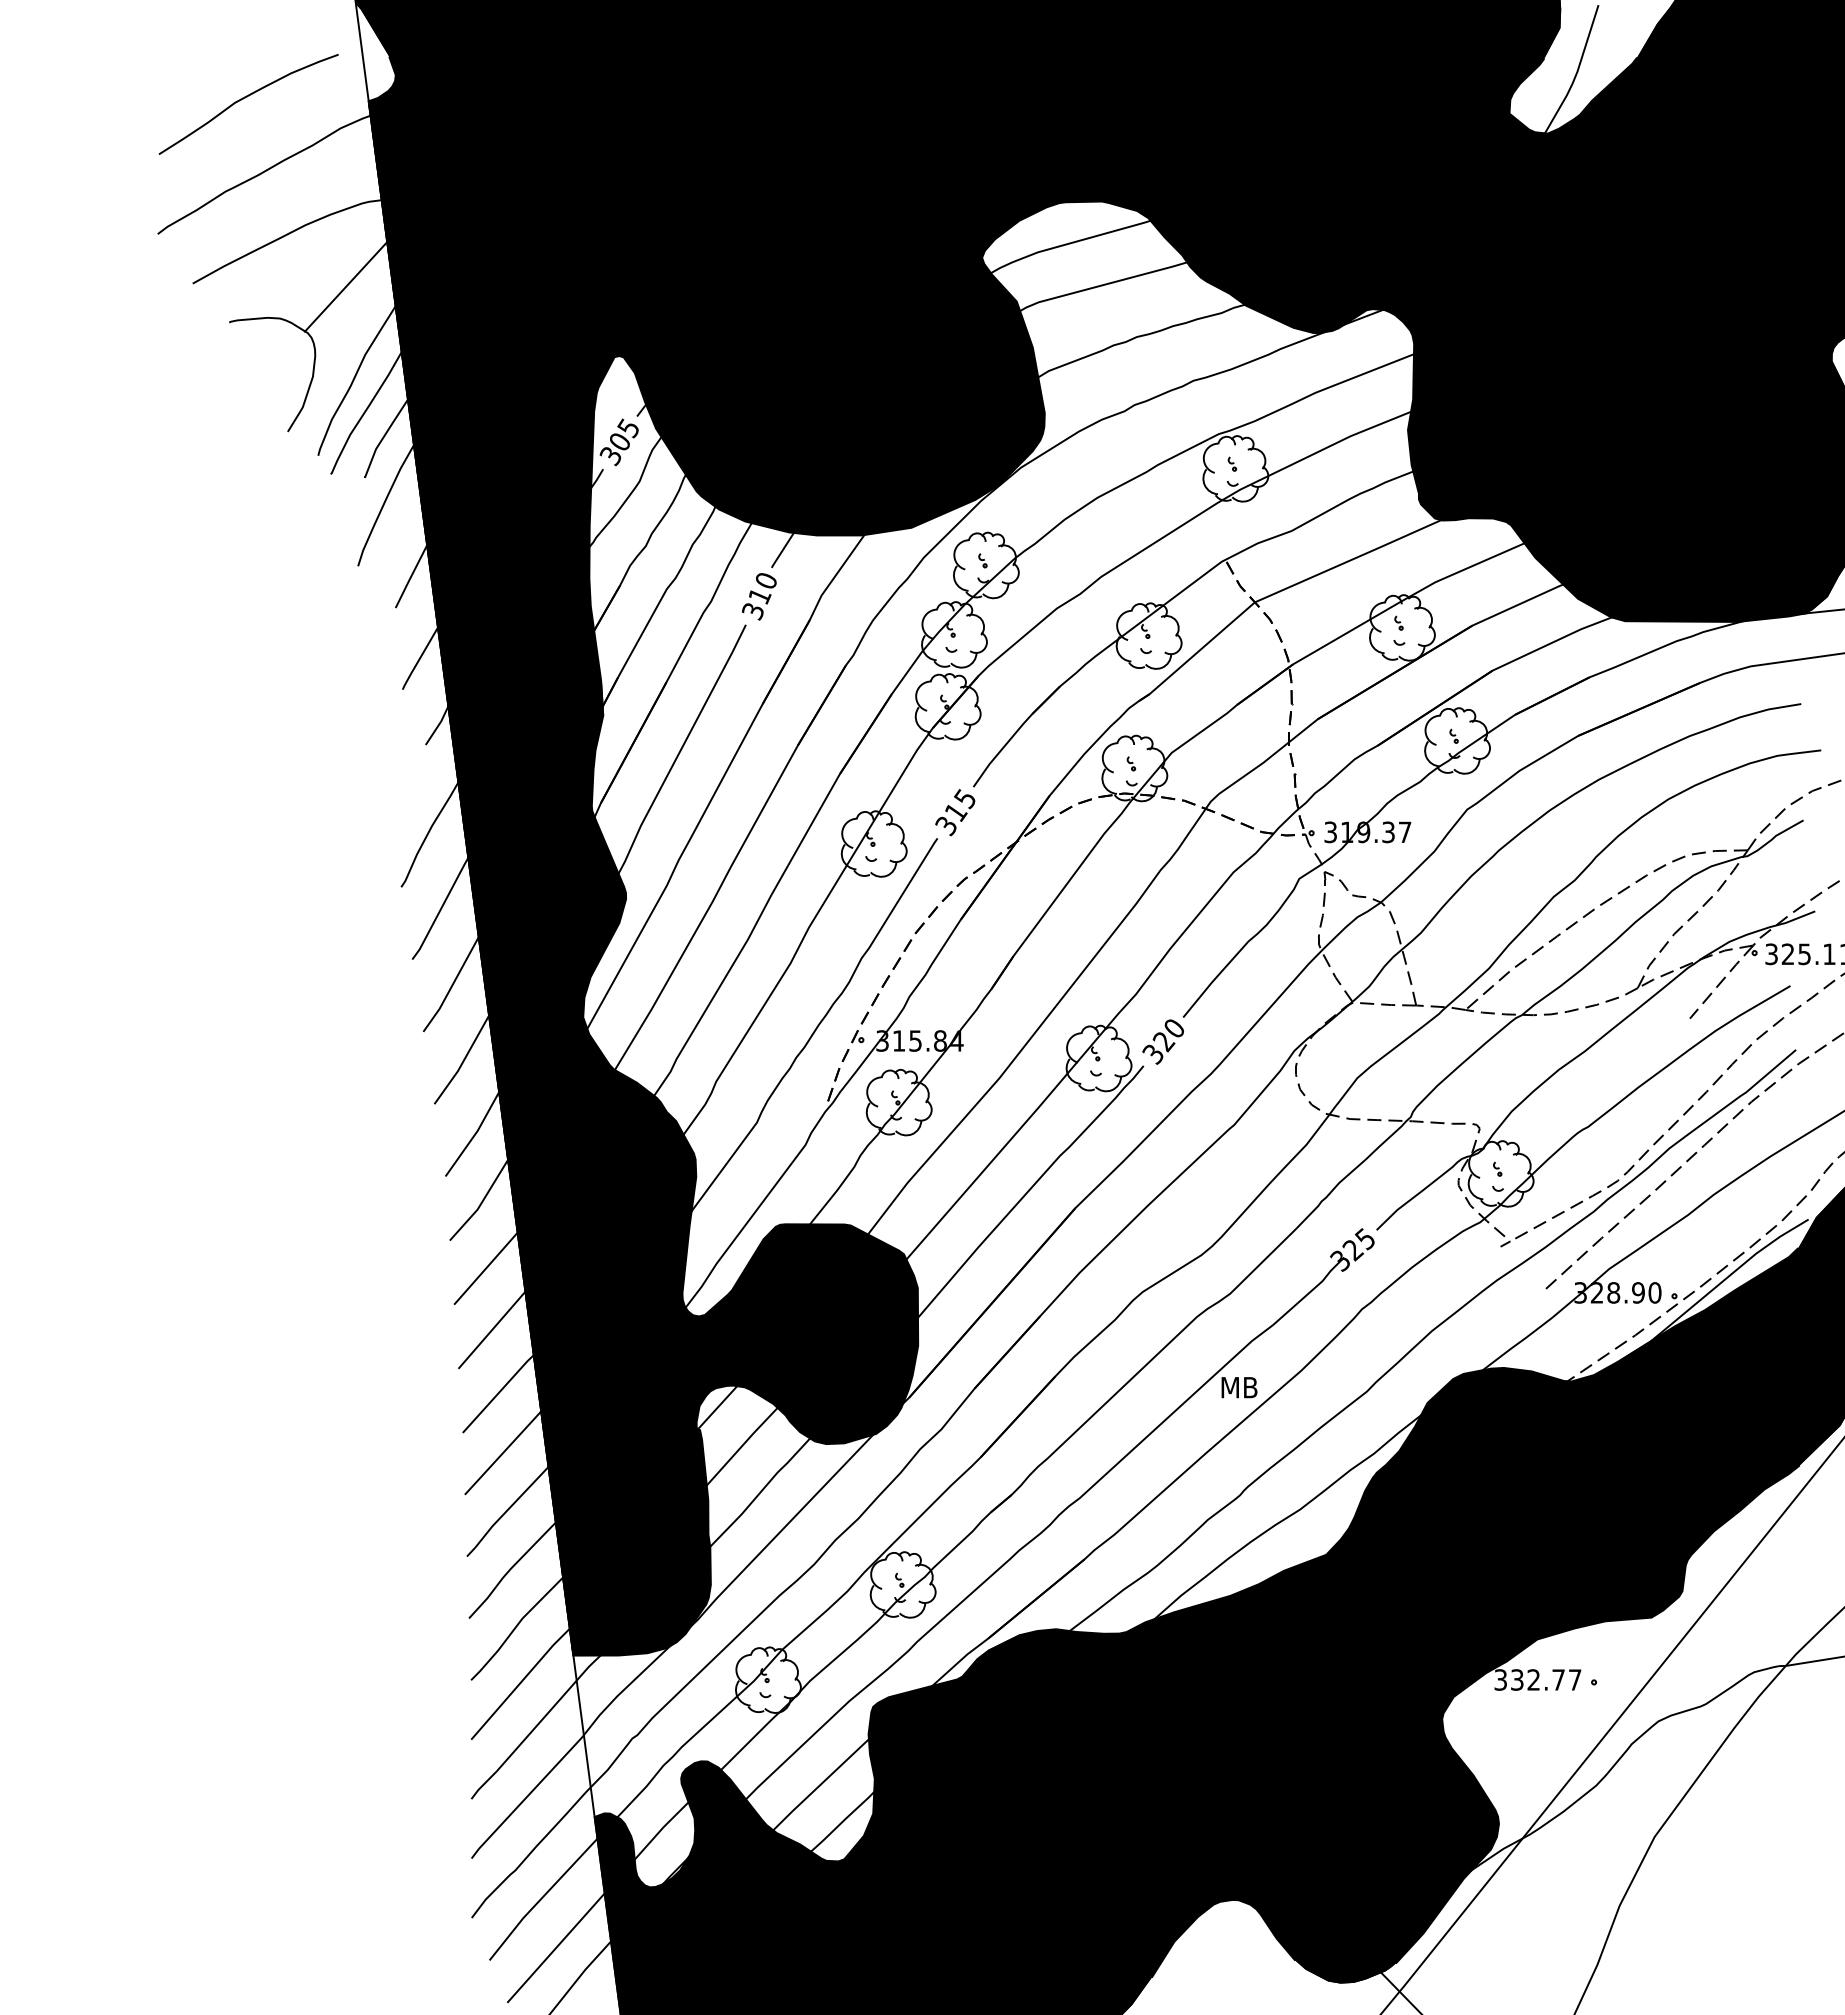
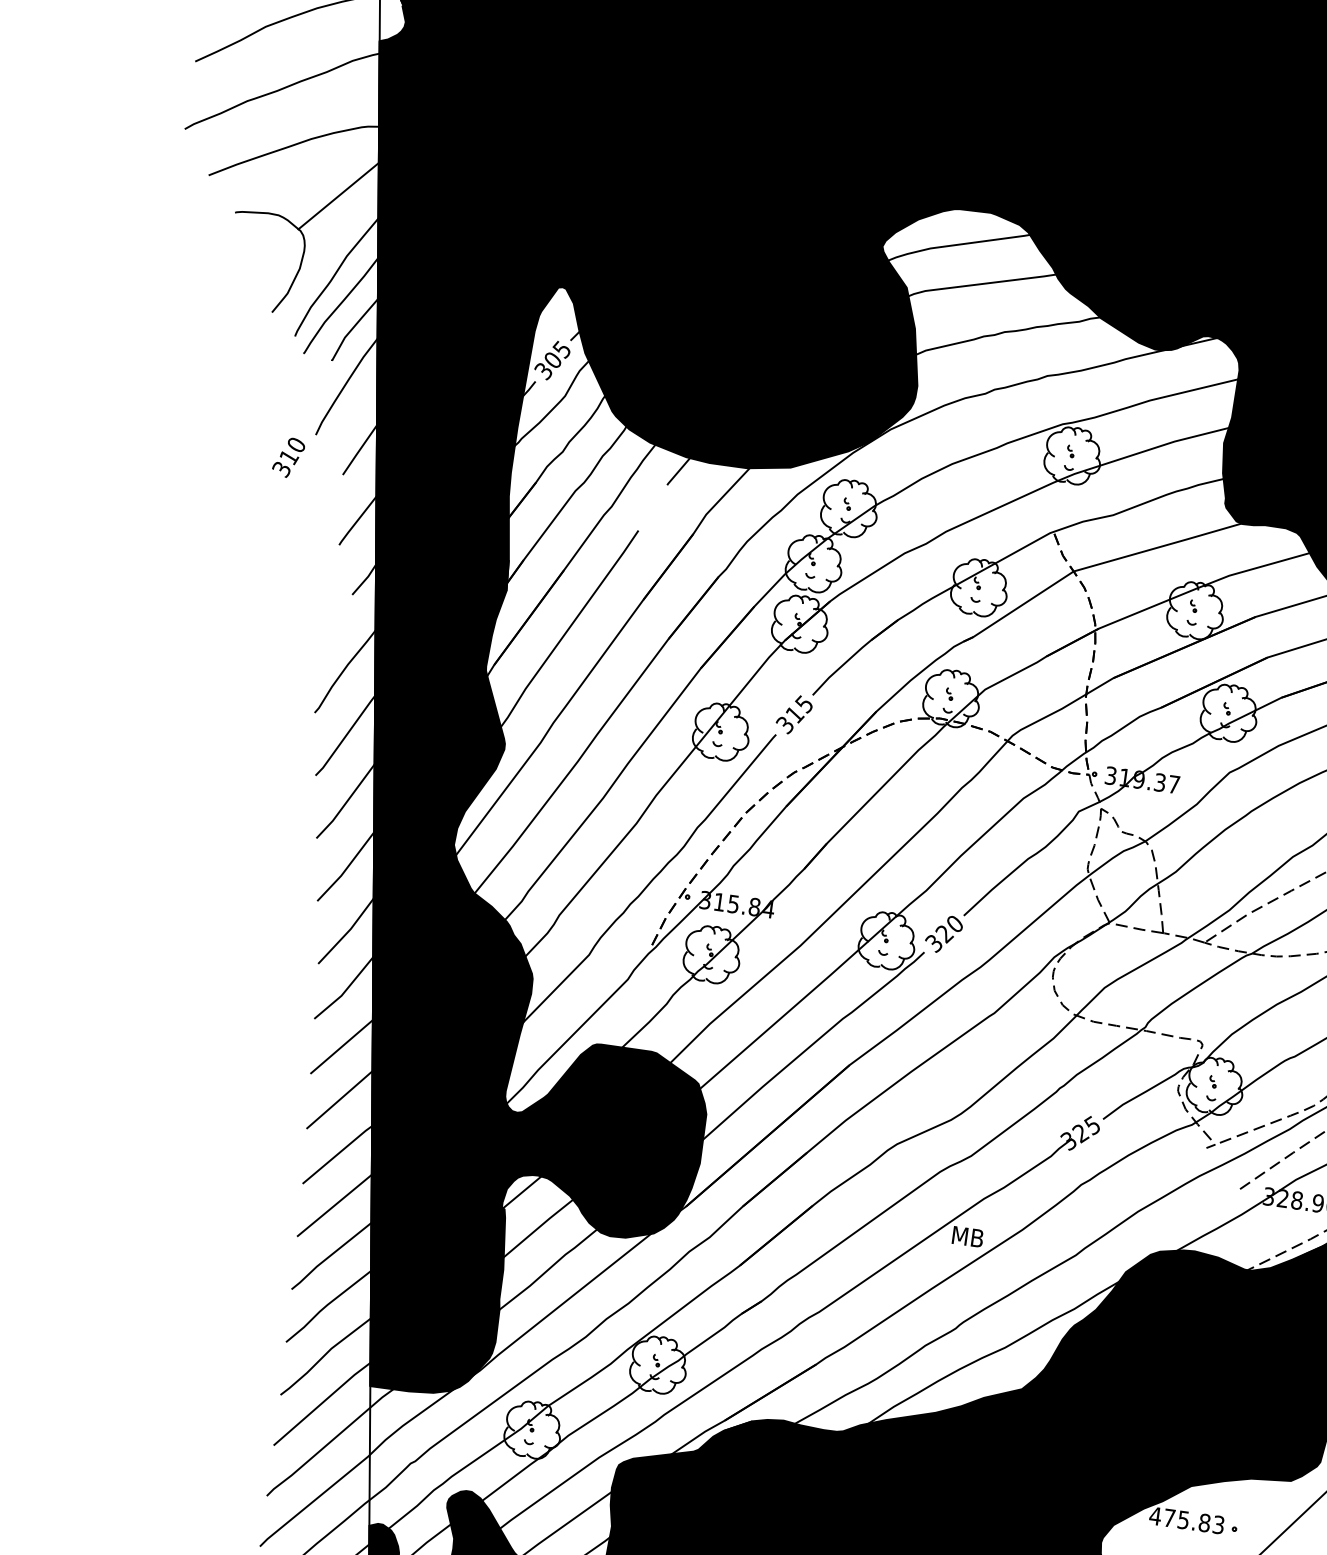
text: (759, 596) -> (288, 457), moved
text: (1537, 1679) -> (1186, 1520), 332.77 -> 475.83

